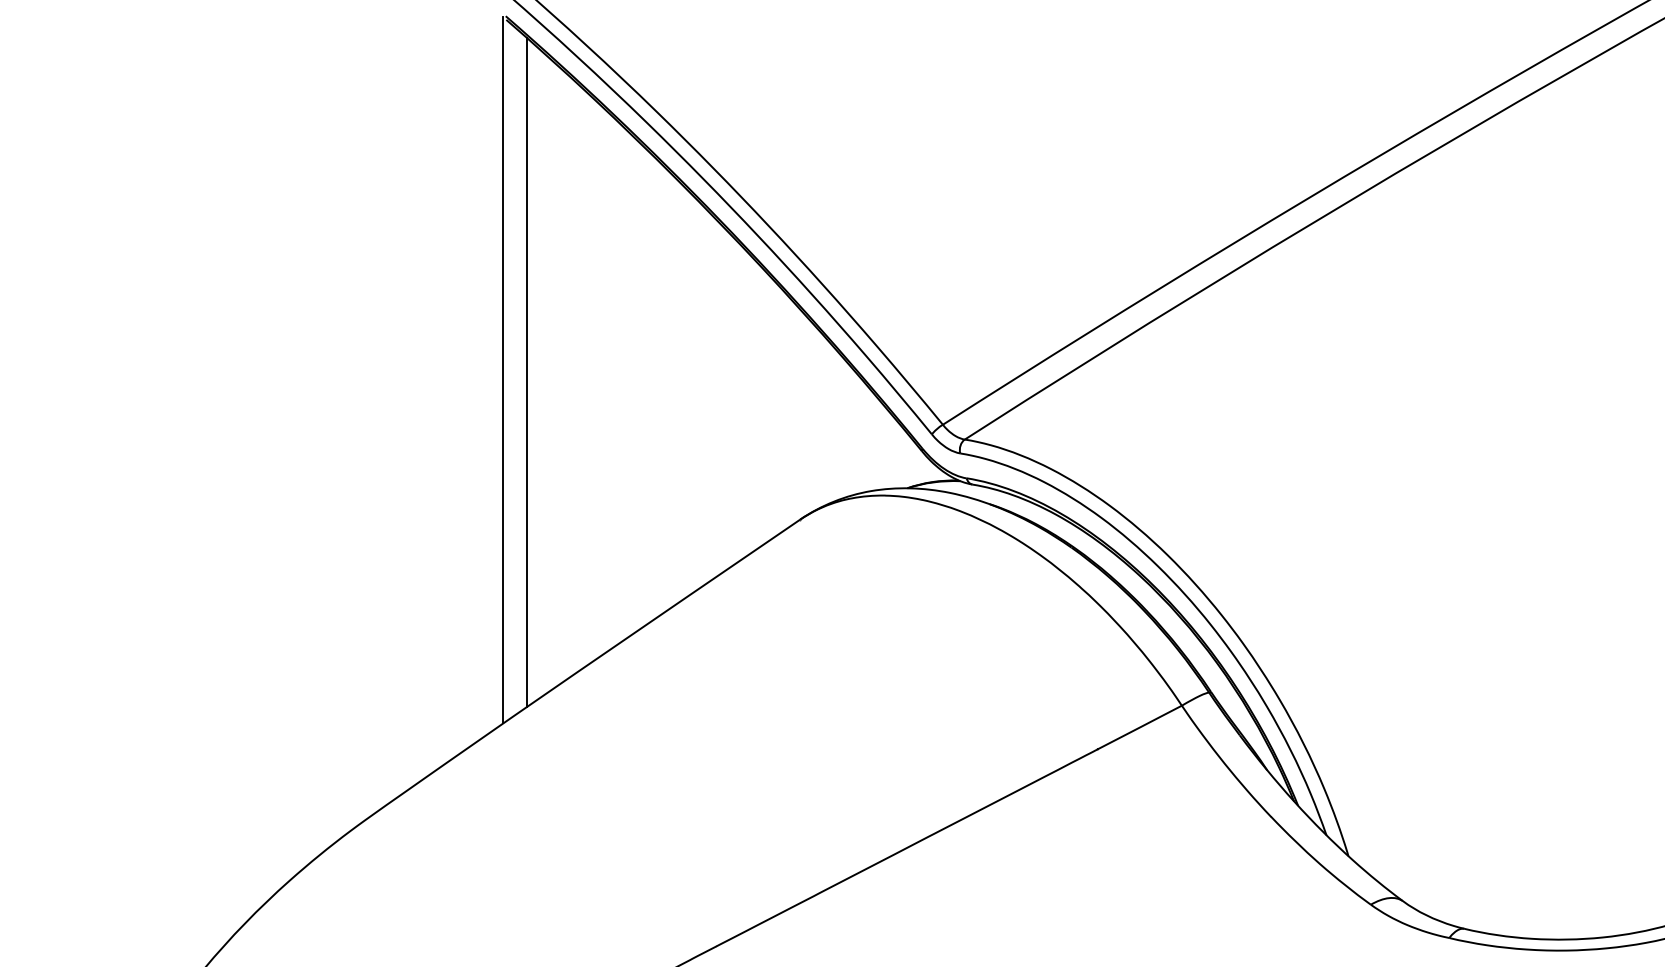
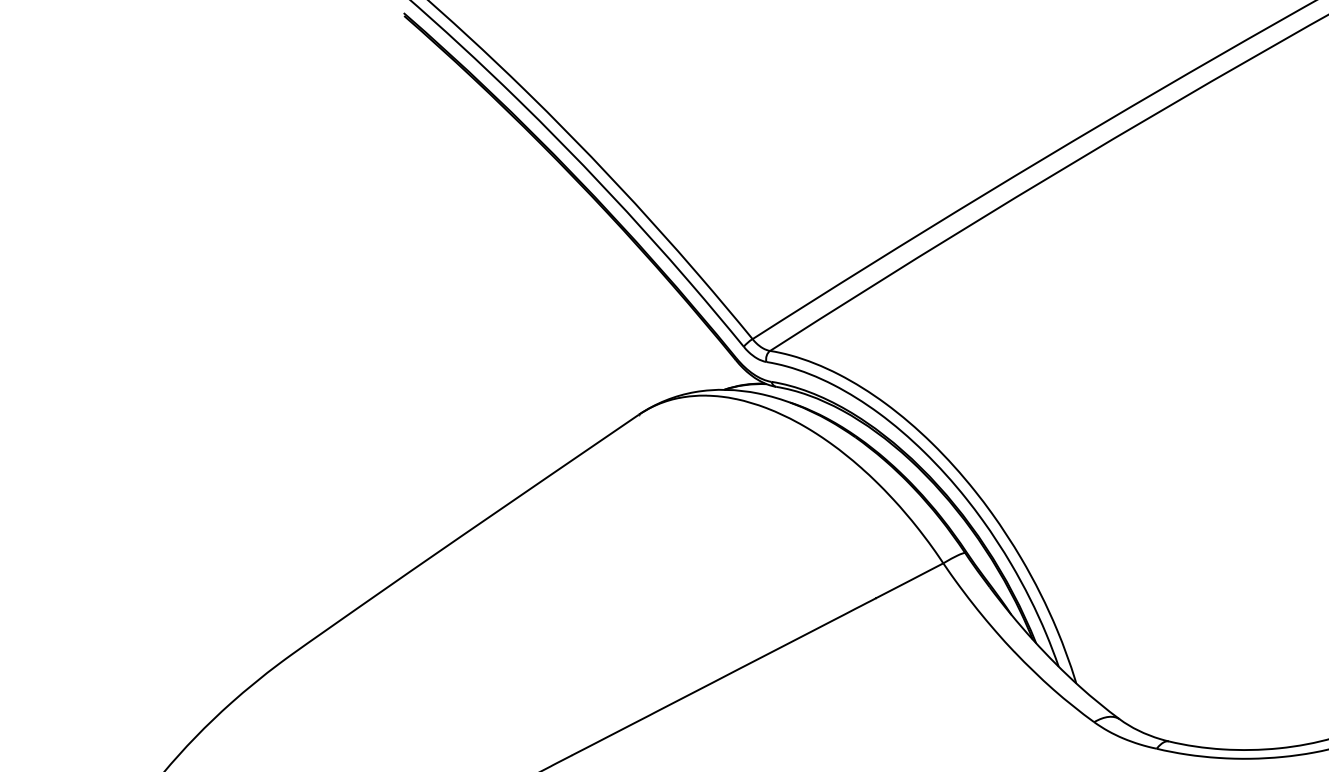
line: (503, 370) -> (401, 295), removed
line: (527, 372) -> (421, 297), removed

